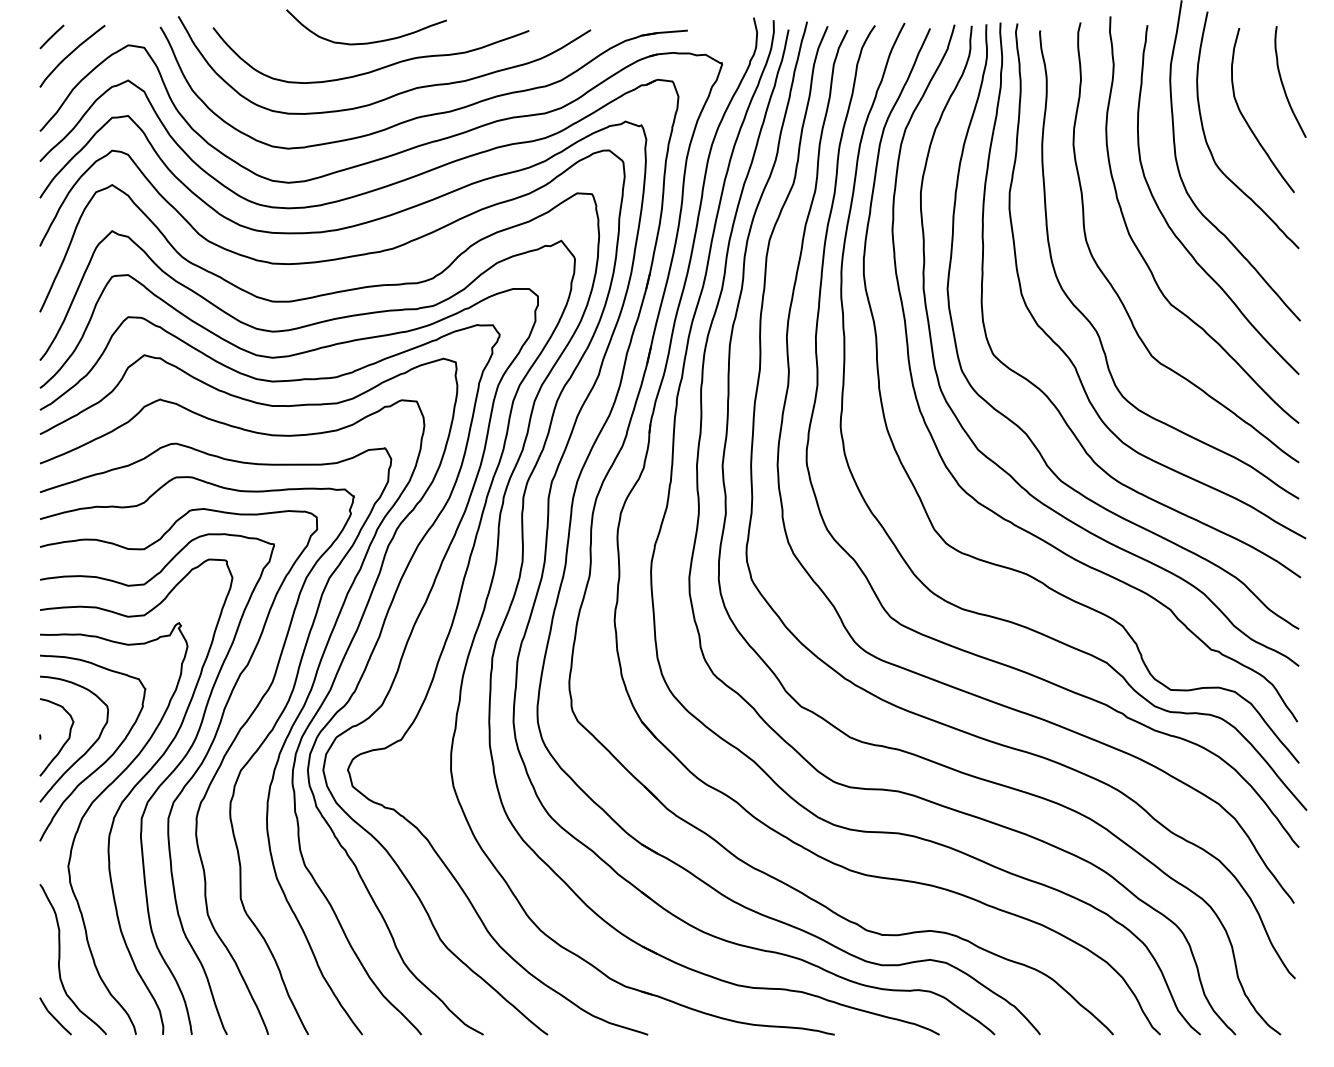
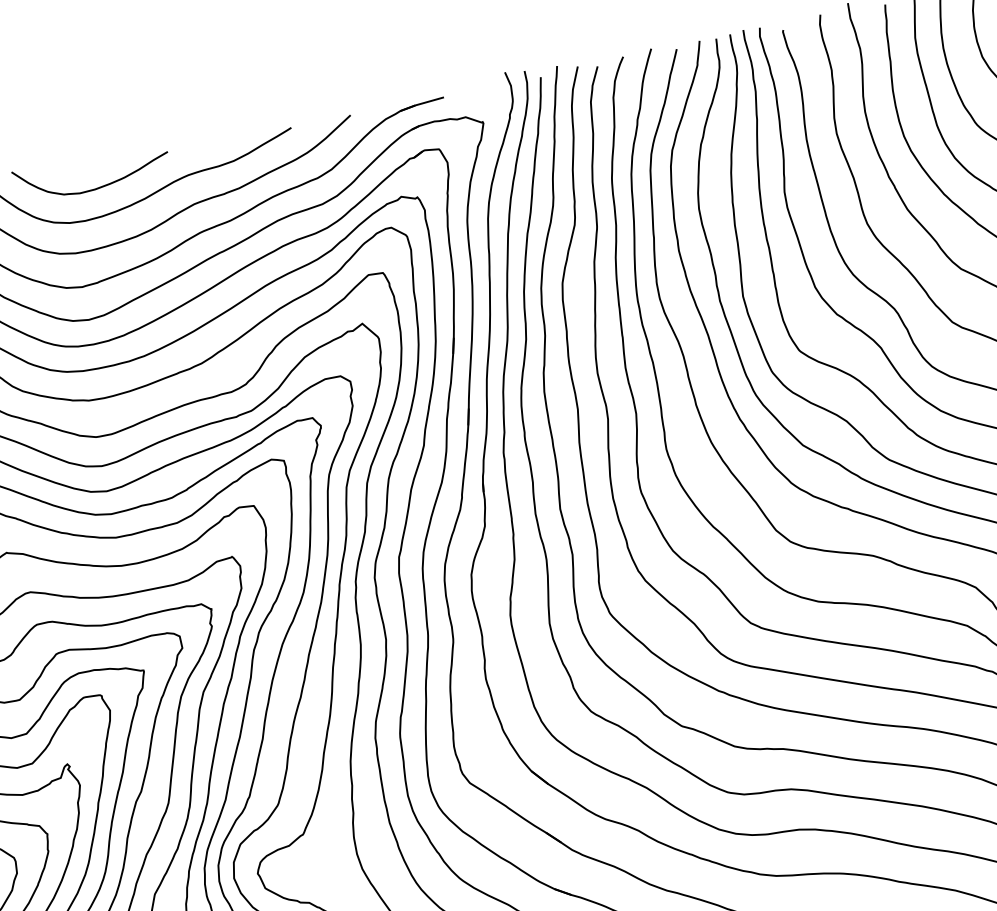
curve: (371, 41) -> (99, 186), moved

